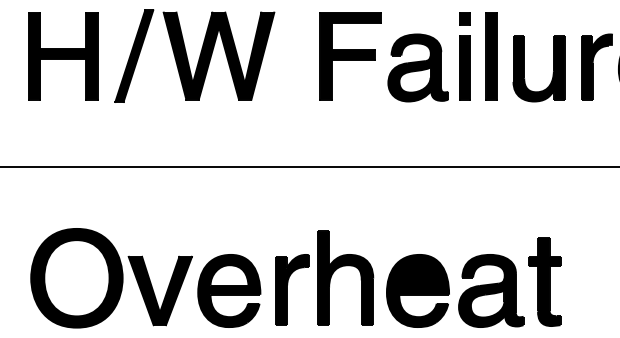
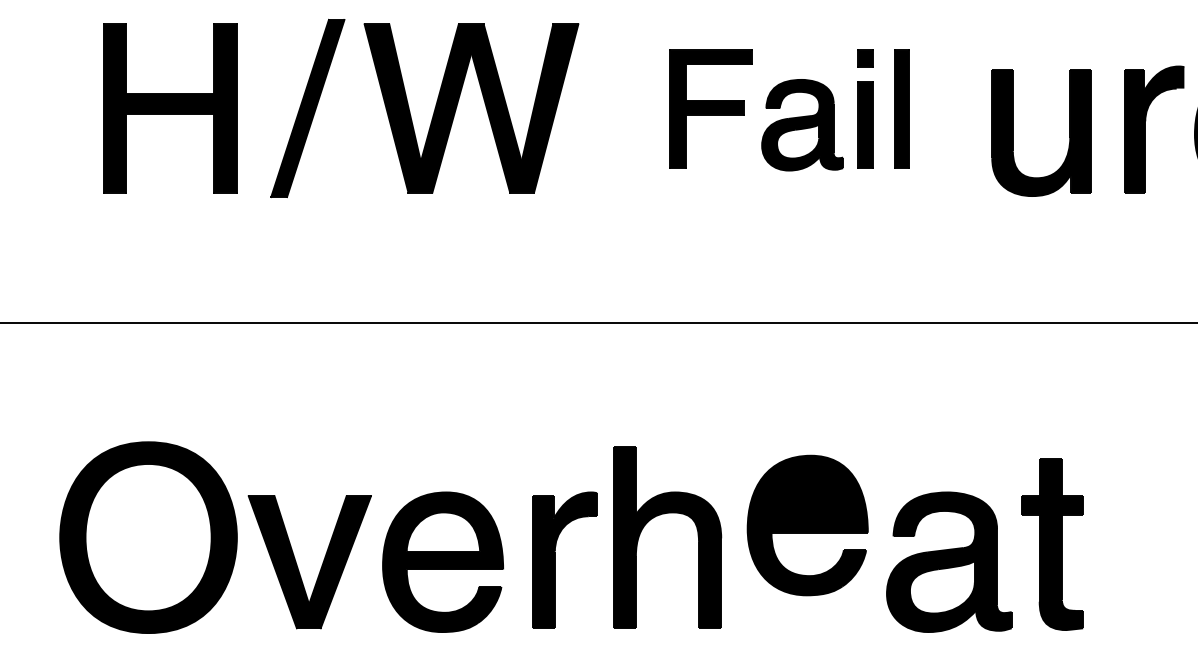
part: (141, 50) -> (321, 97), moved
part: (408, 57) -> (789, 111), size x0.7
part: (417, 290) -> (806, 524), moved

